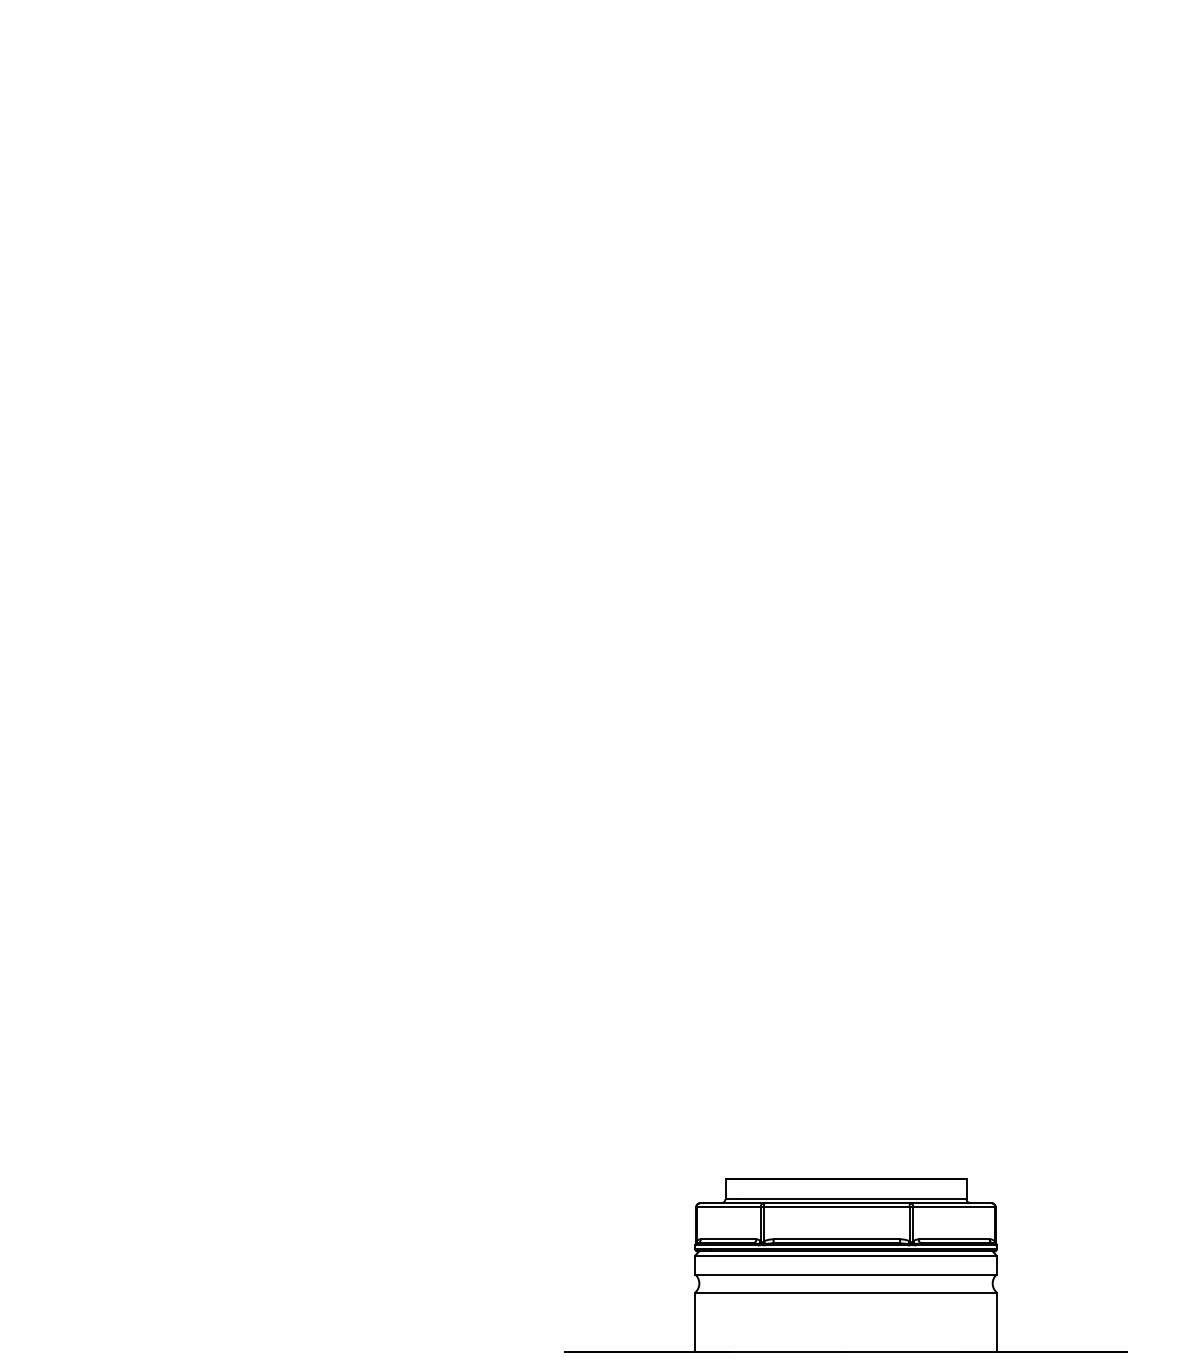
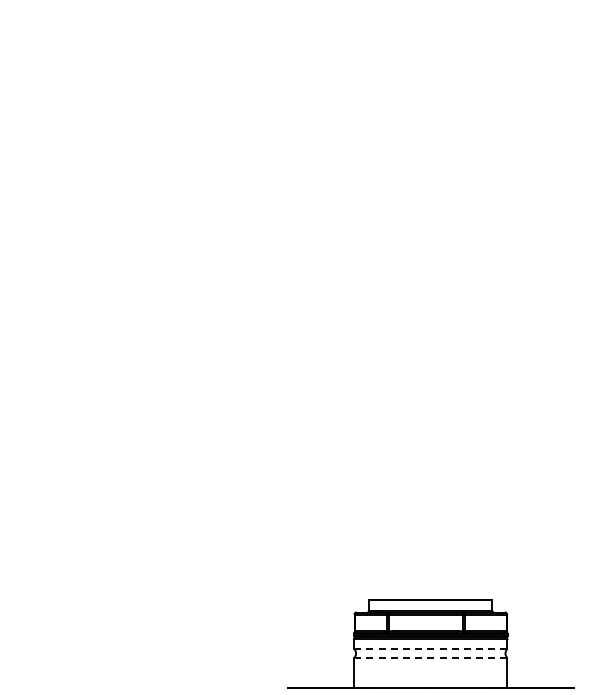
line: (845, 1273) -> (430, 648), solid -> dashed
line: (845, 1293) -> (430, 658), solid -> dashed

